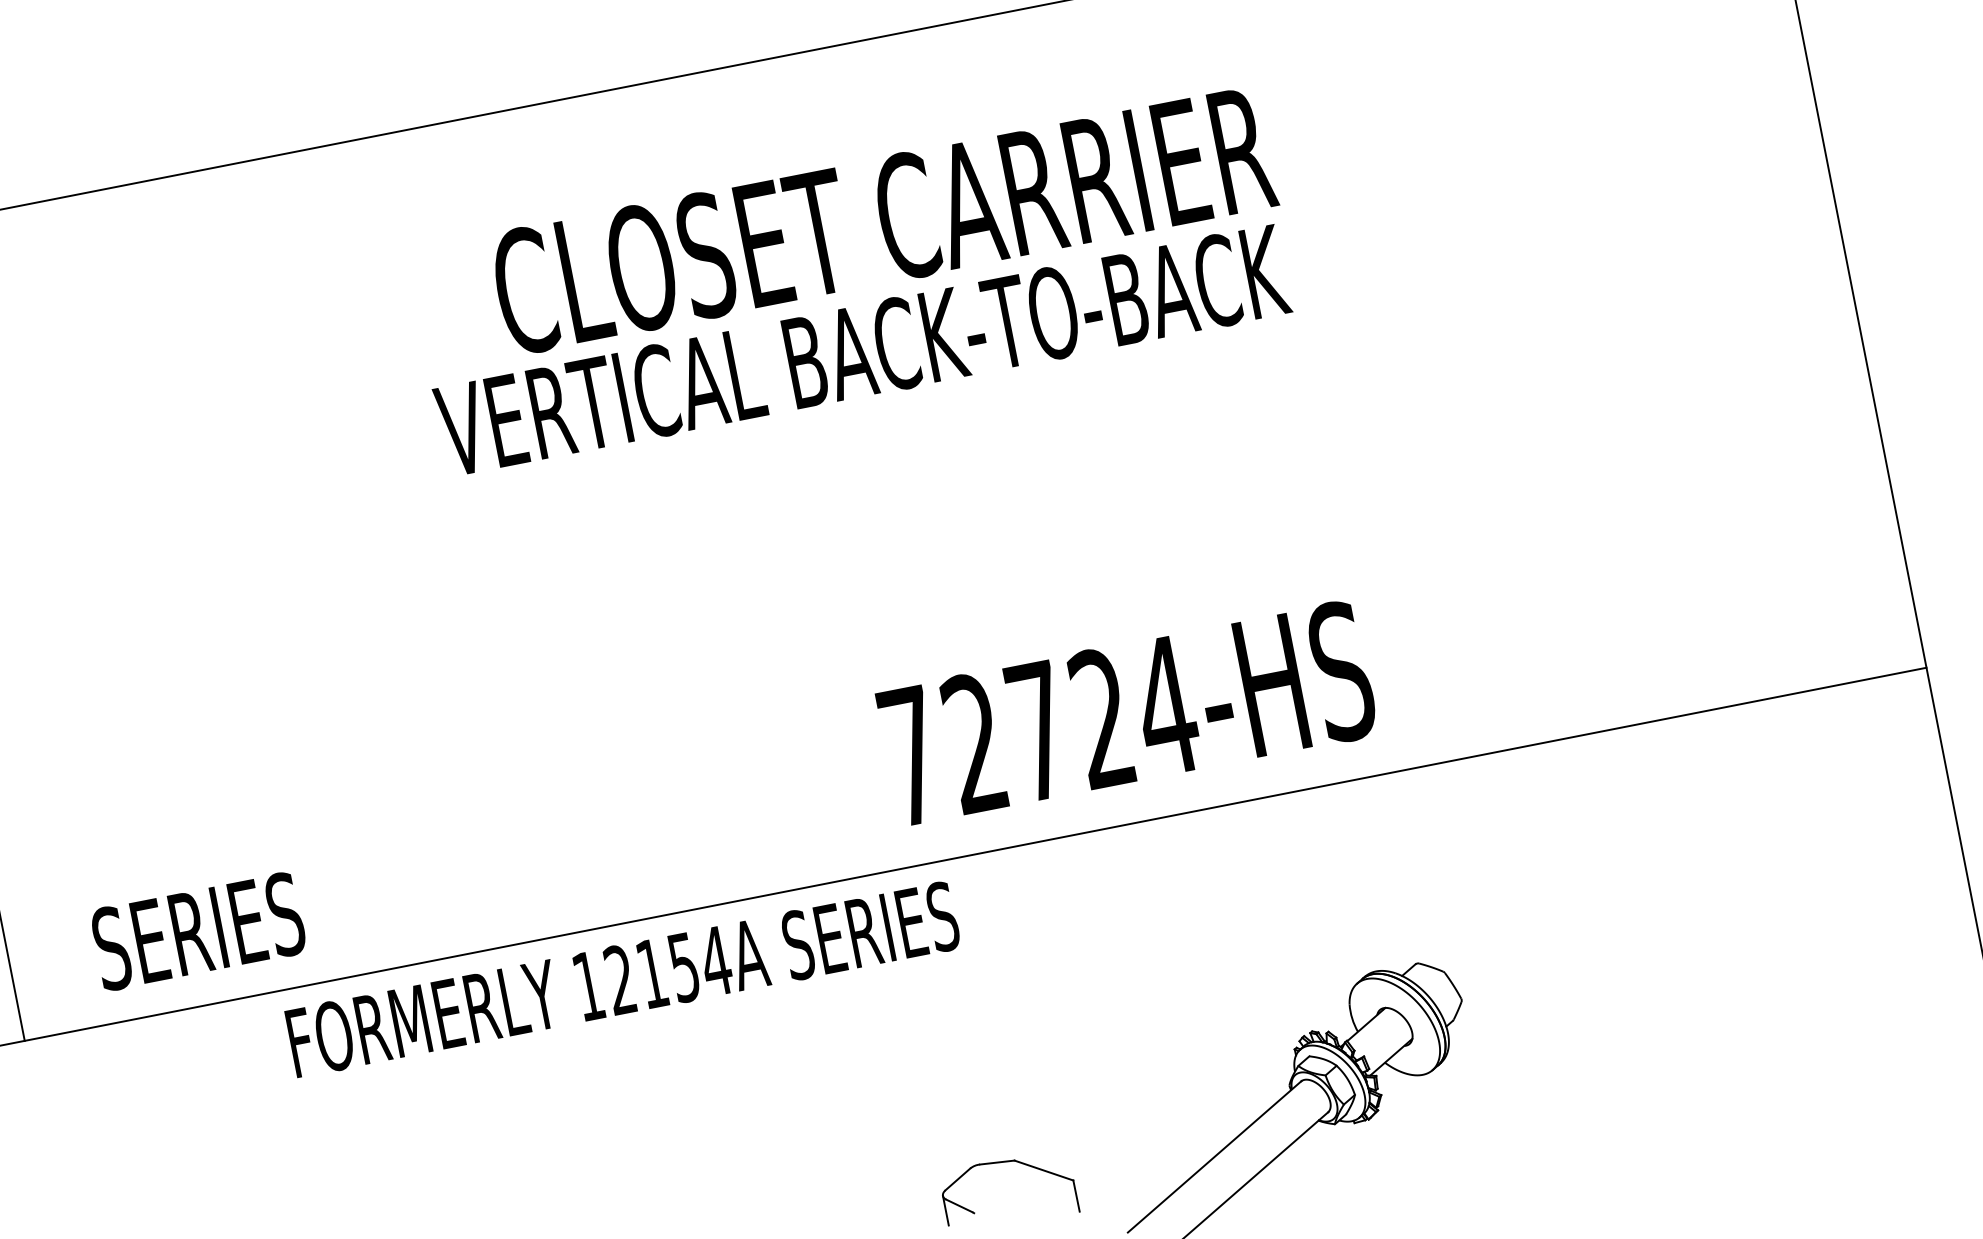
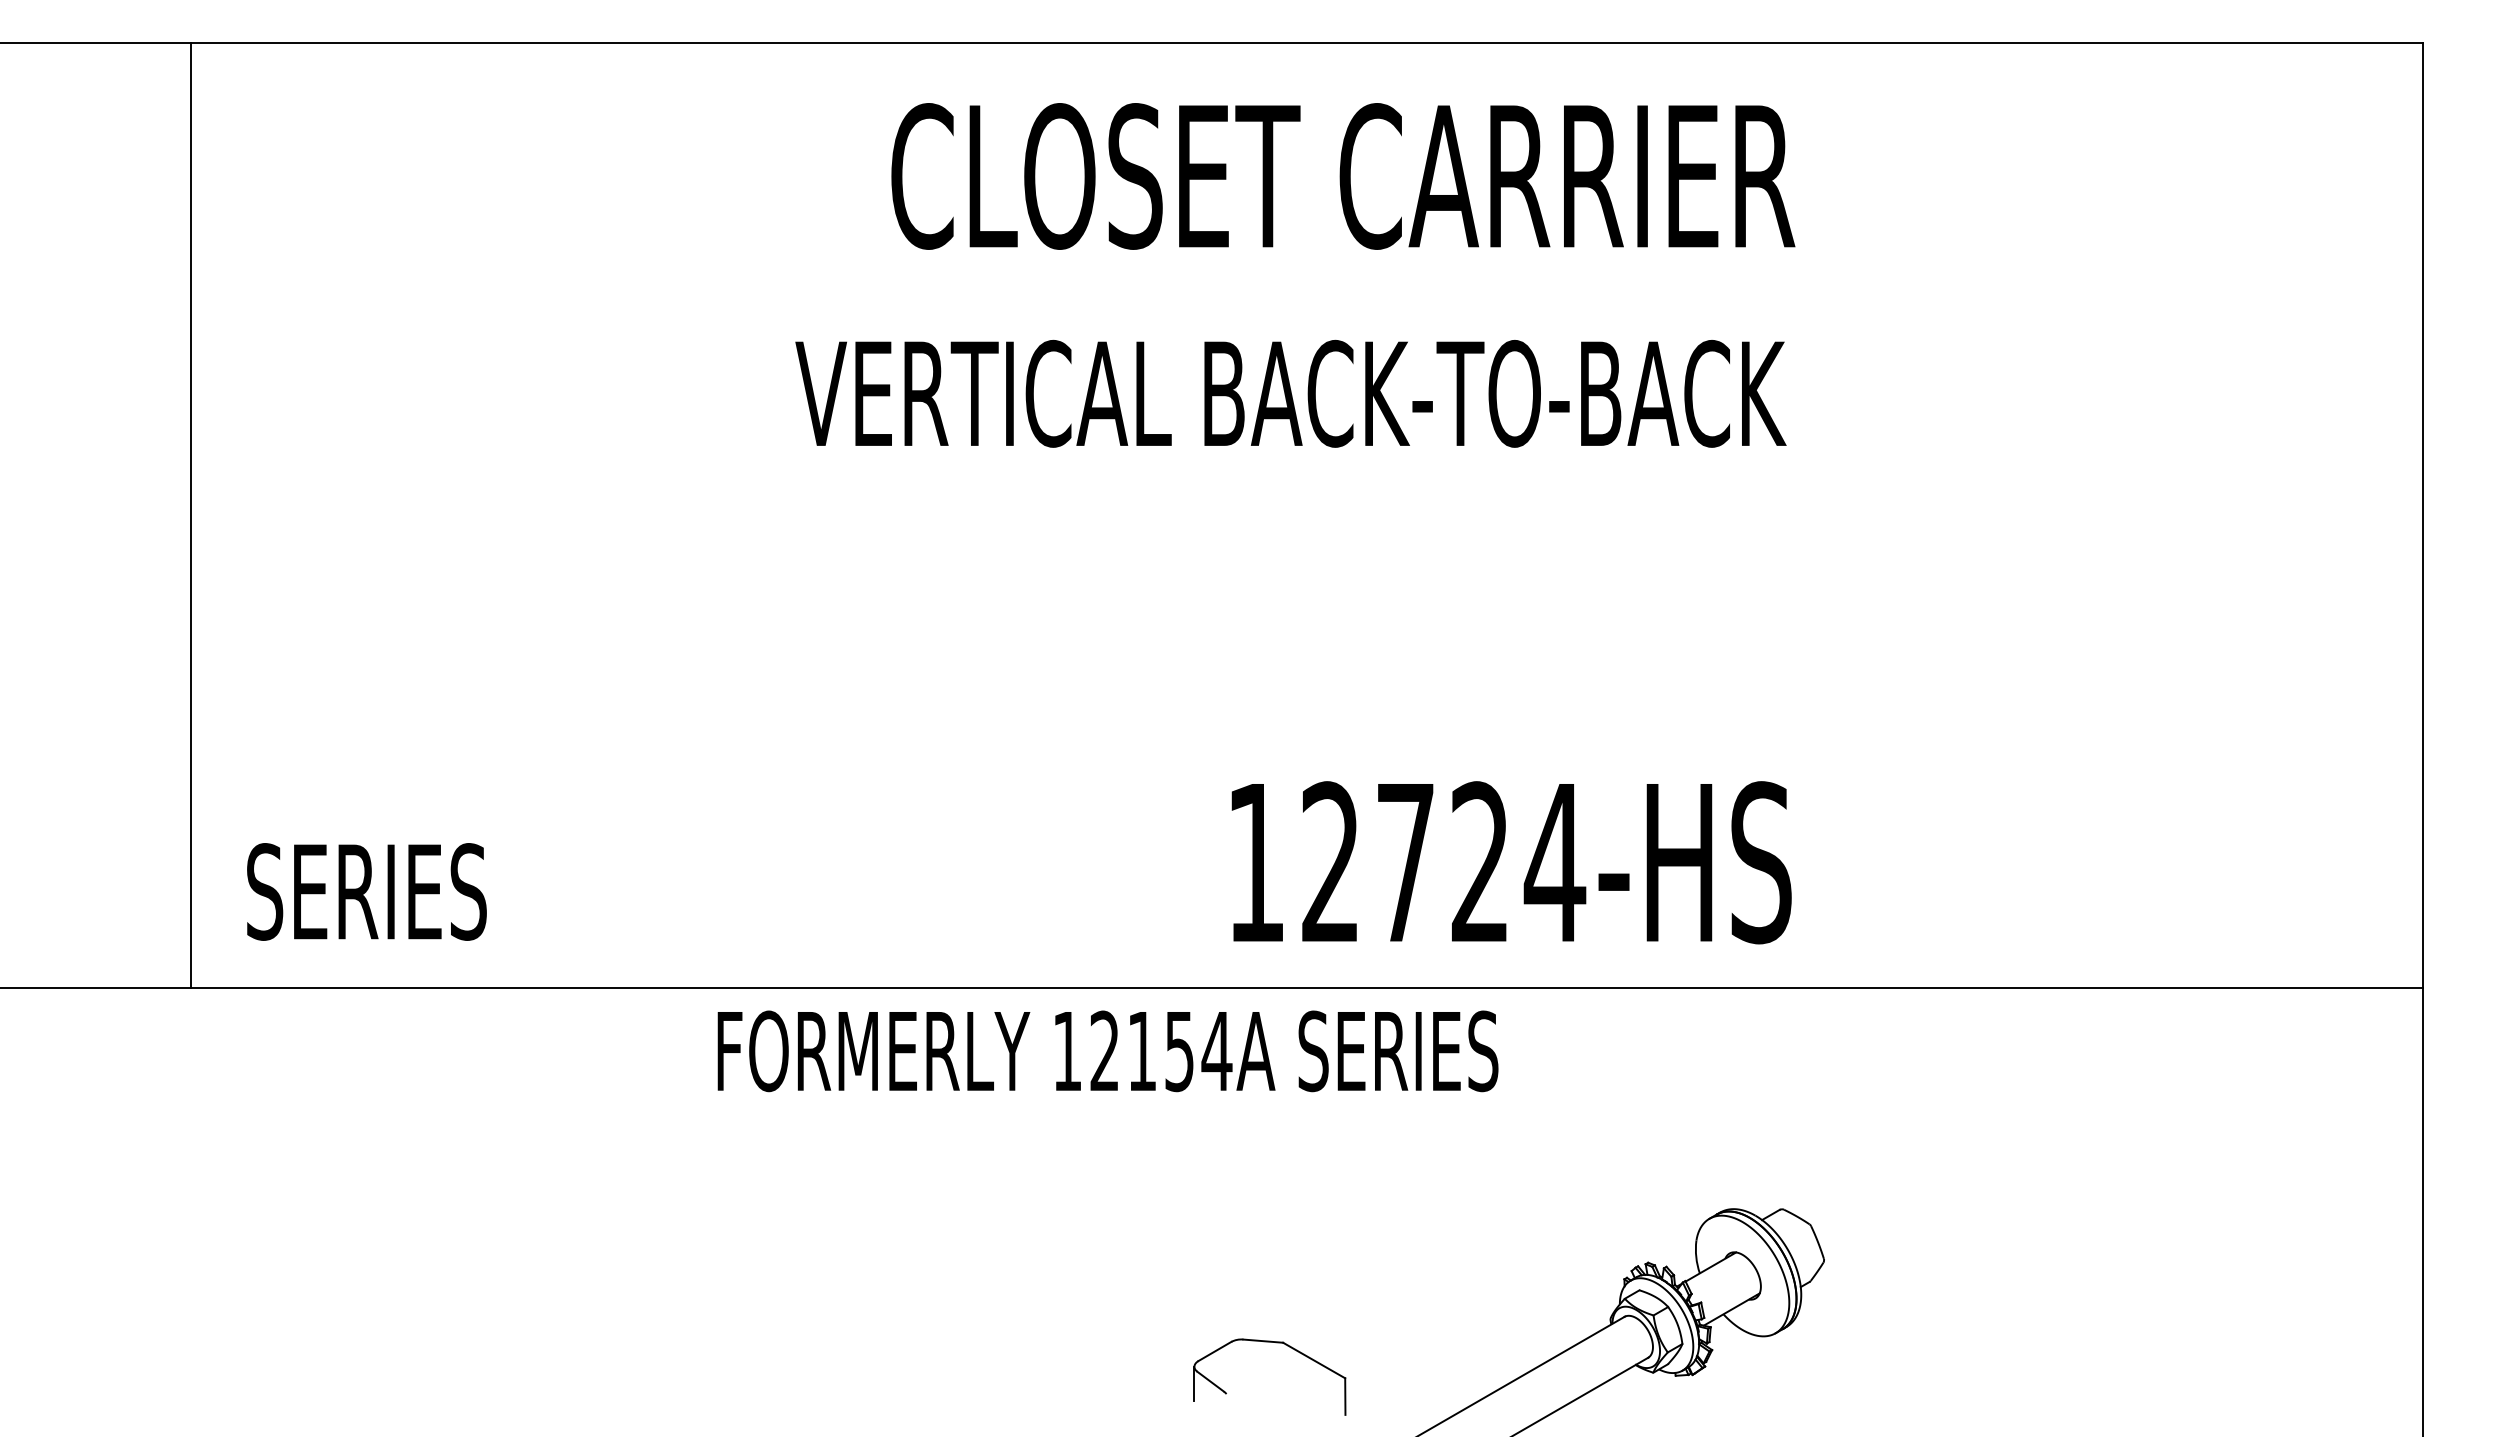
text: (883, 220) -> (1343, 176), moved
text: (910, 756) -> (1255, 862), 72724-HS -> 12724-HS
text: (198, 931) -> (366, 891), moved
text: (622, 979) -> (1107, 1051), moved

